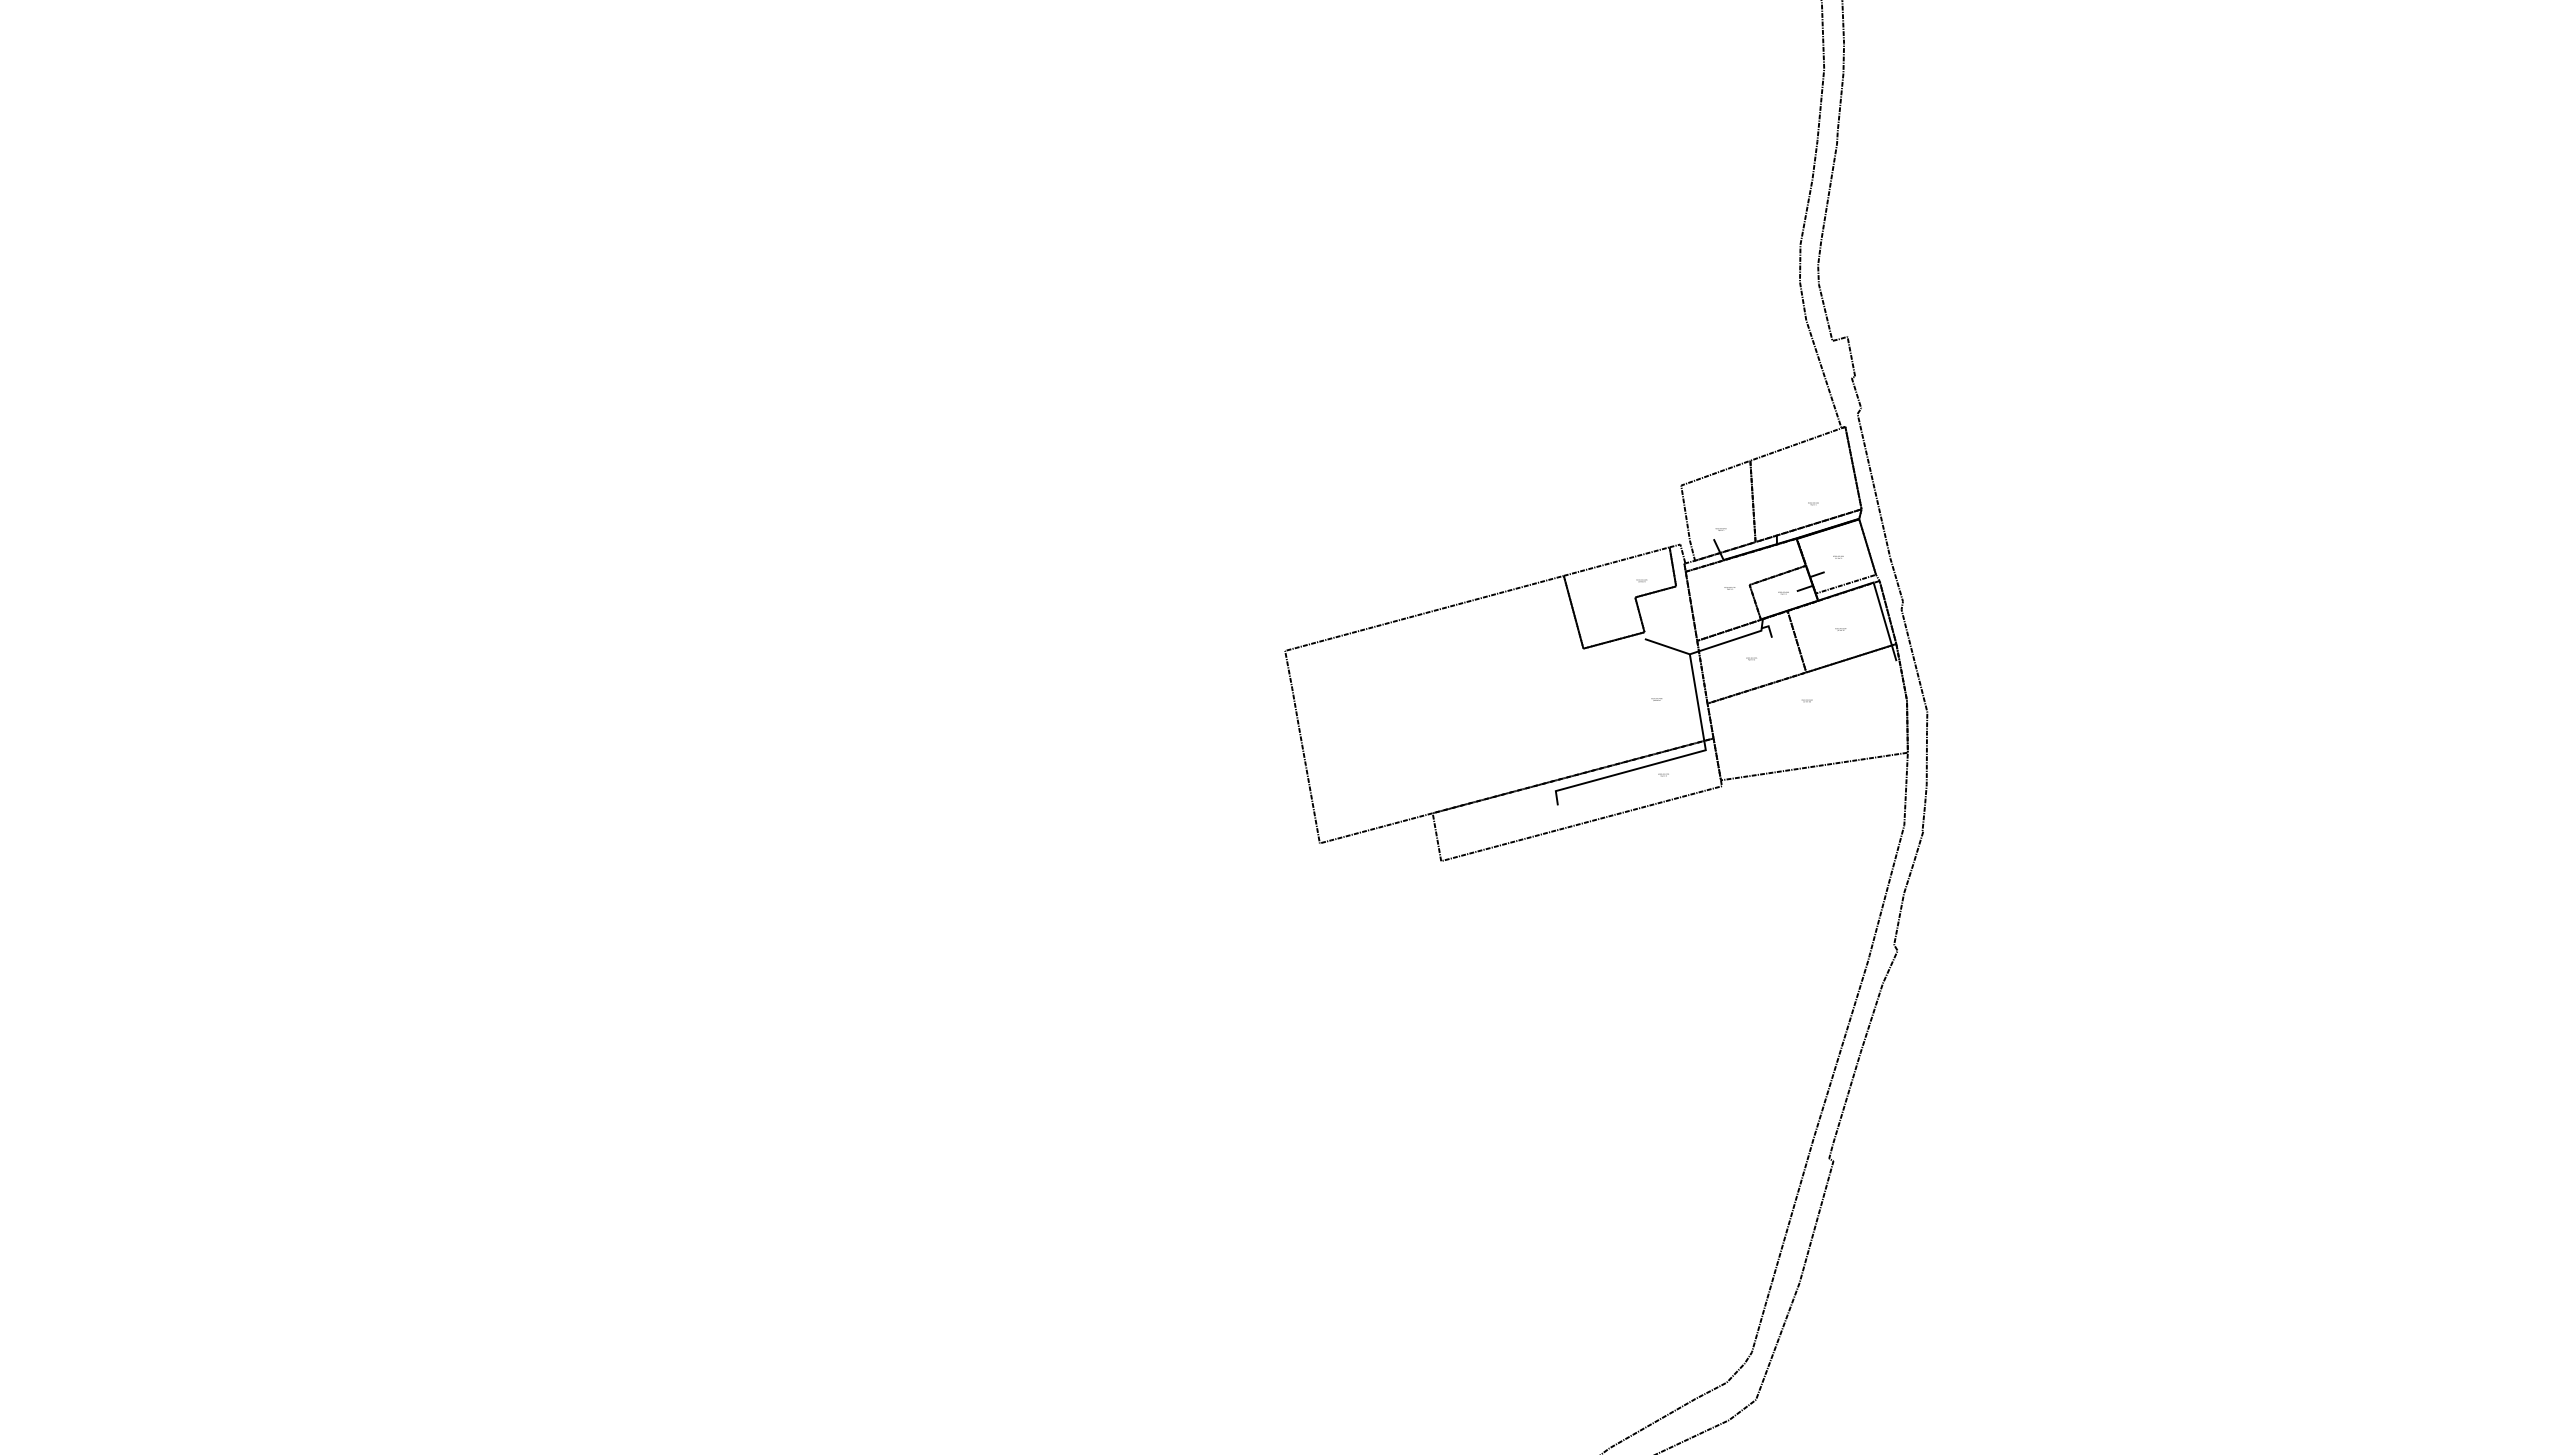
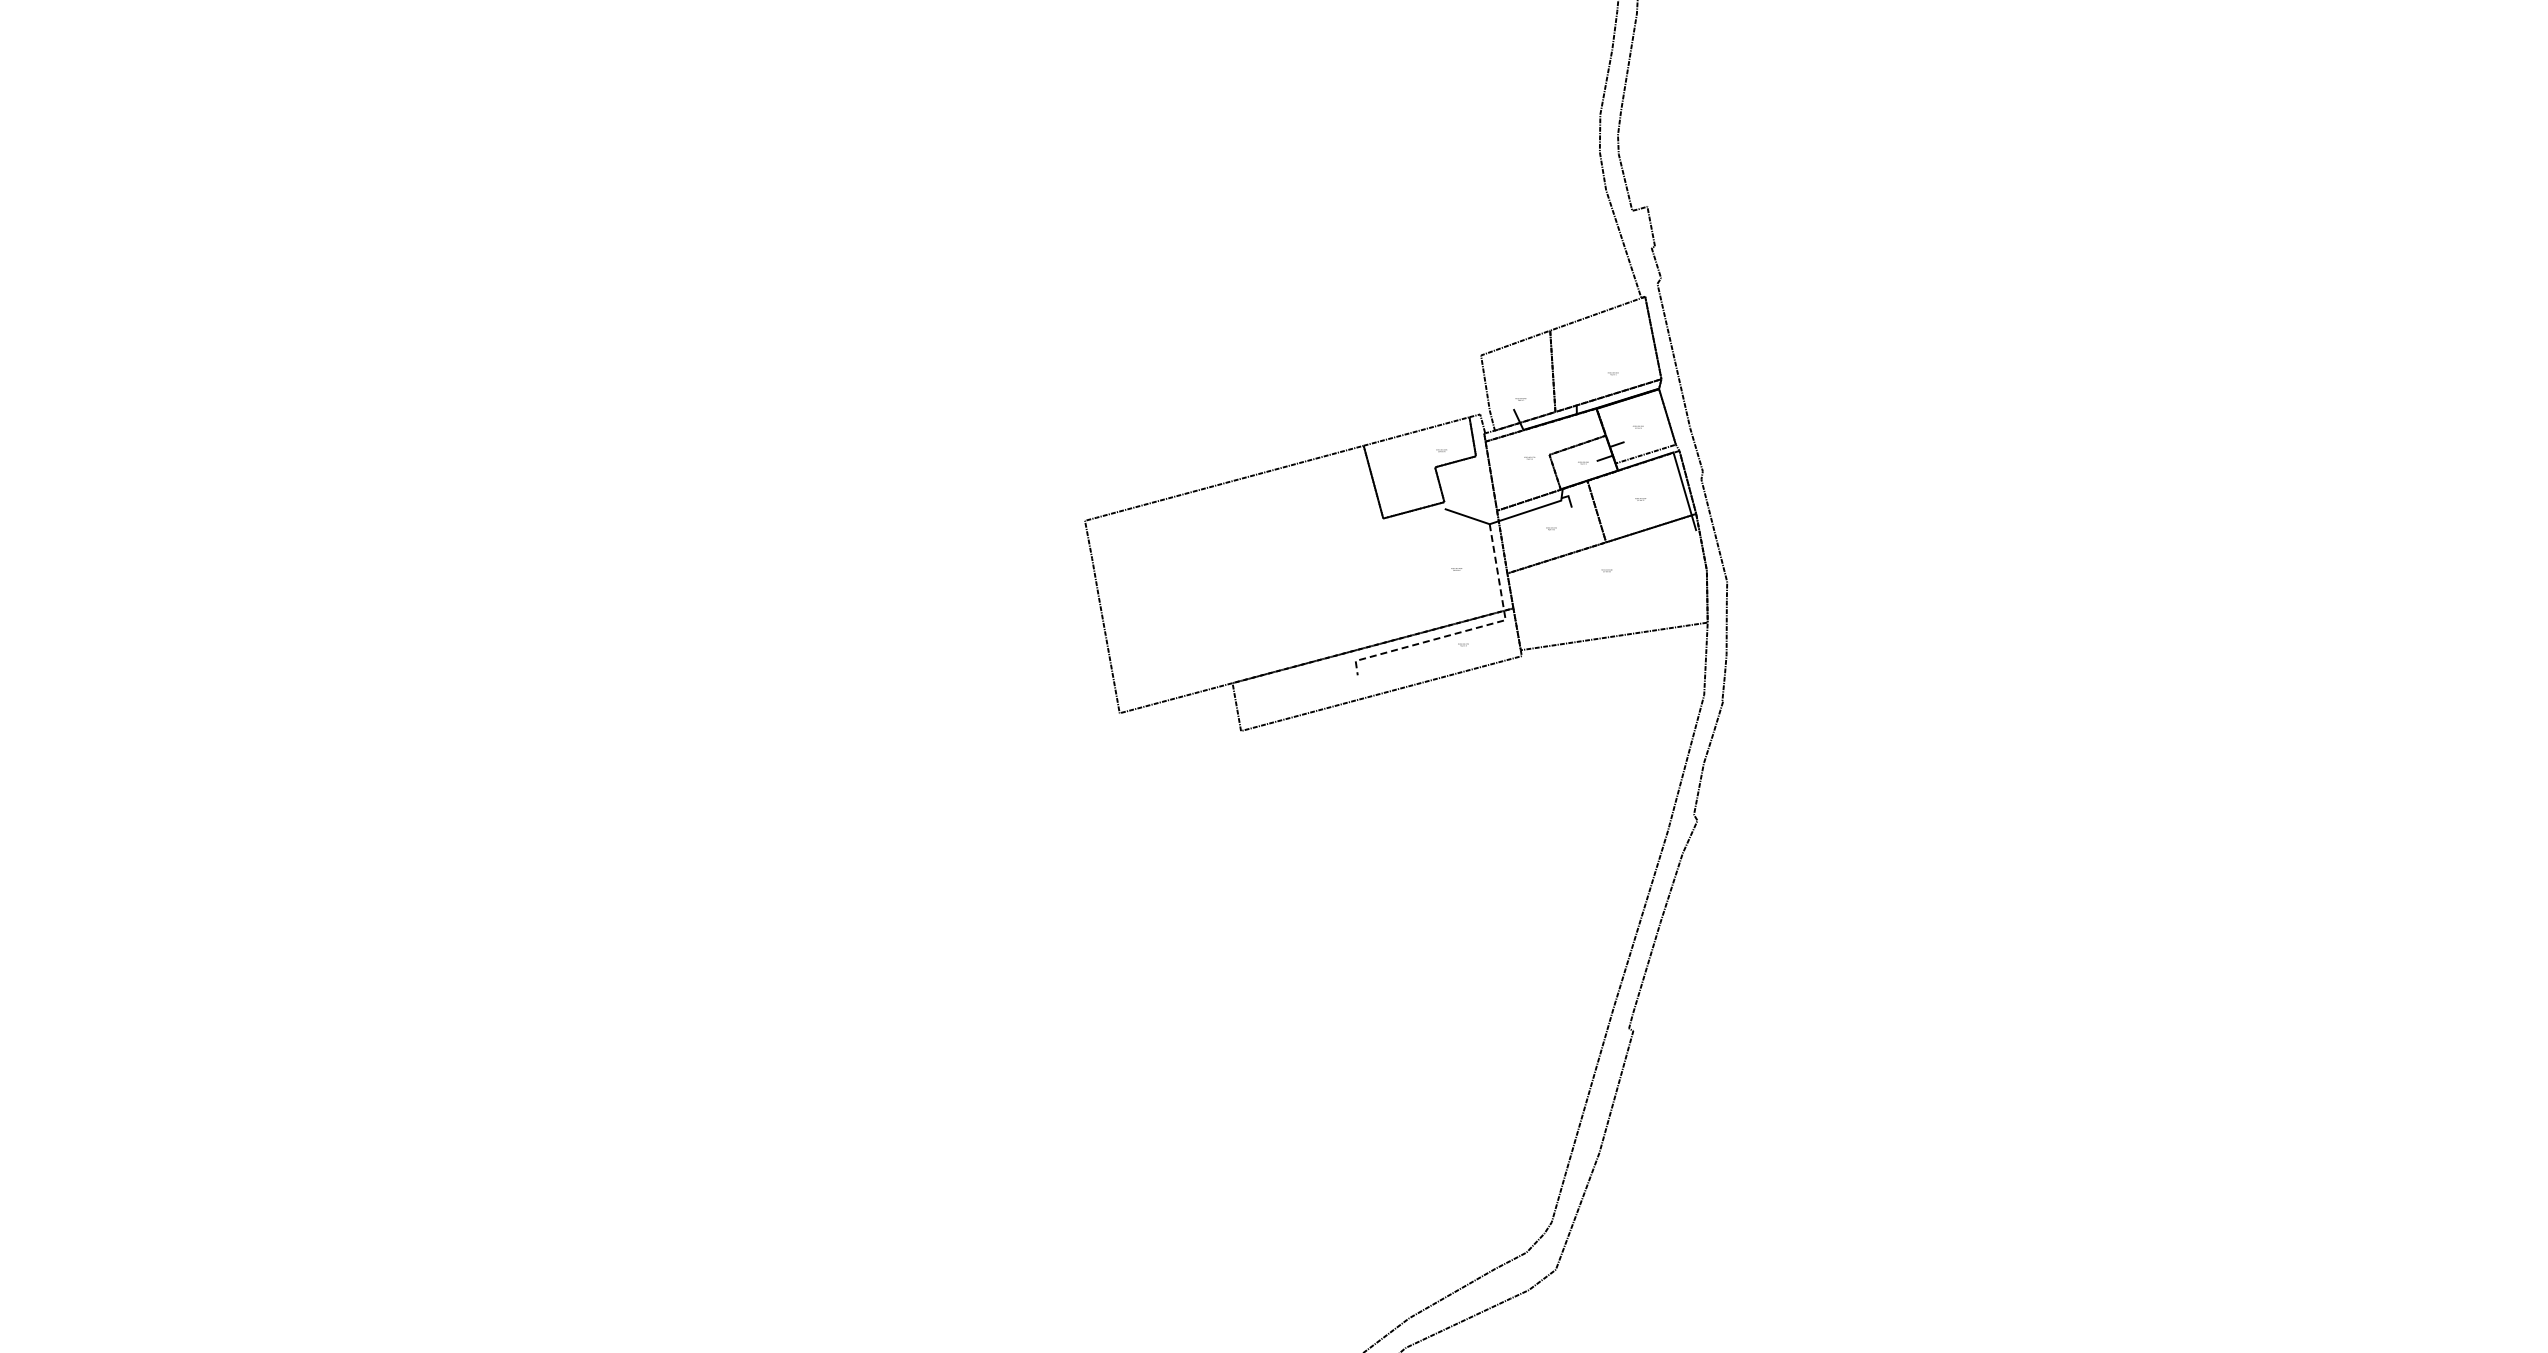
line: (1670, 759) -> (1470, 629), solid -> dashed

